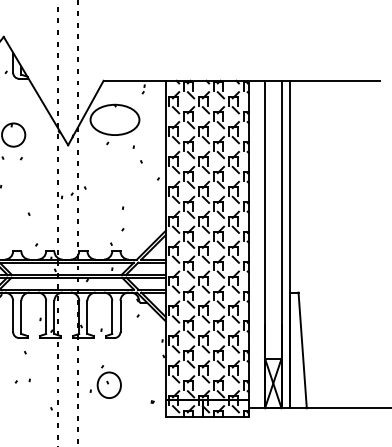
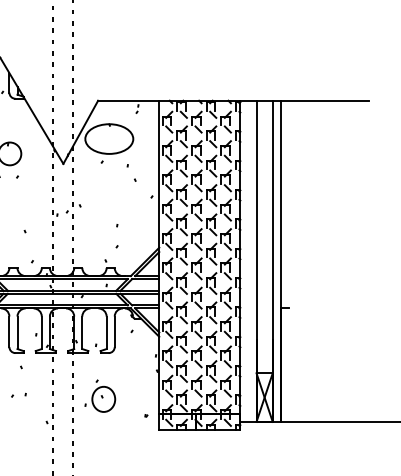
line: (302, 349) -> (293, 364), removed

